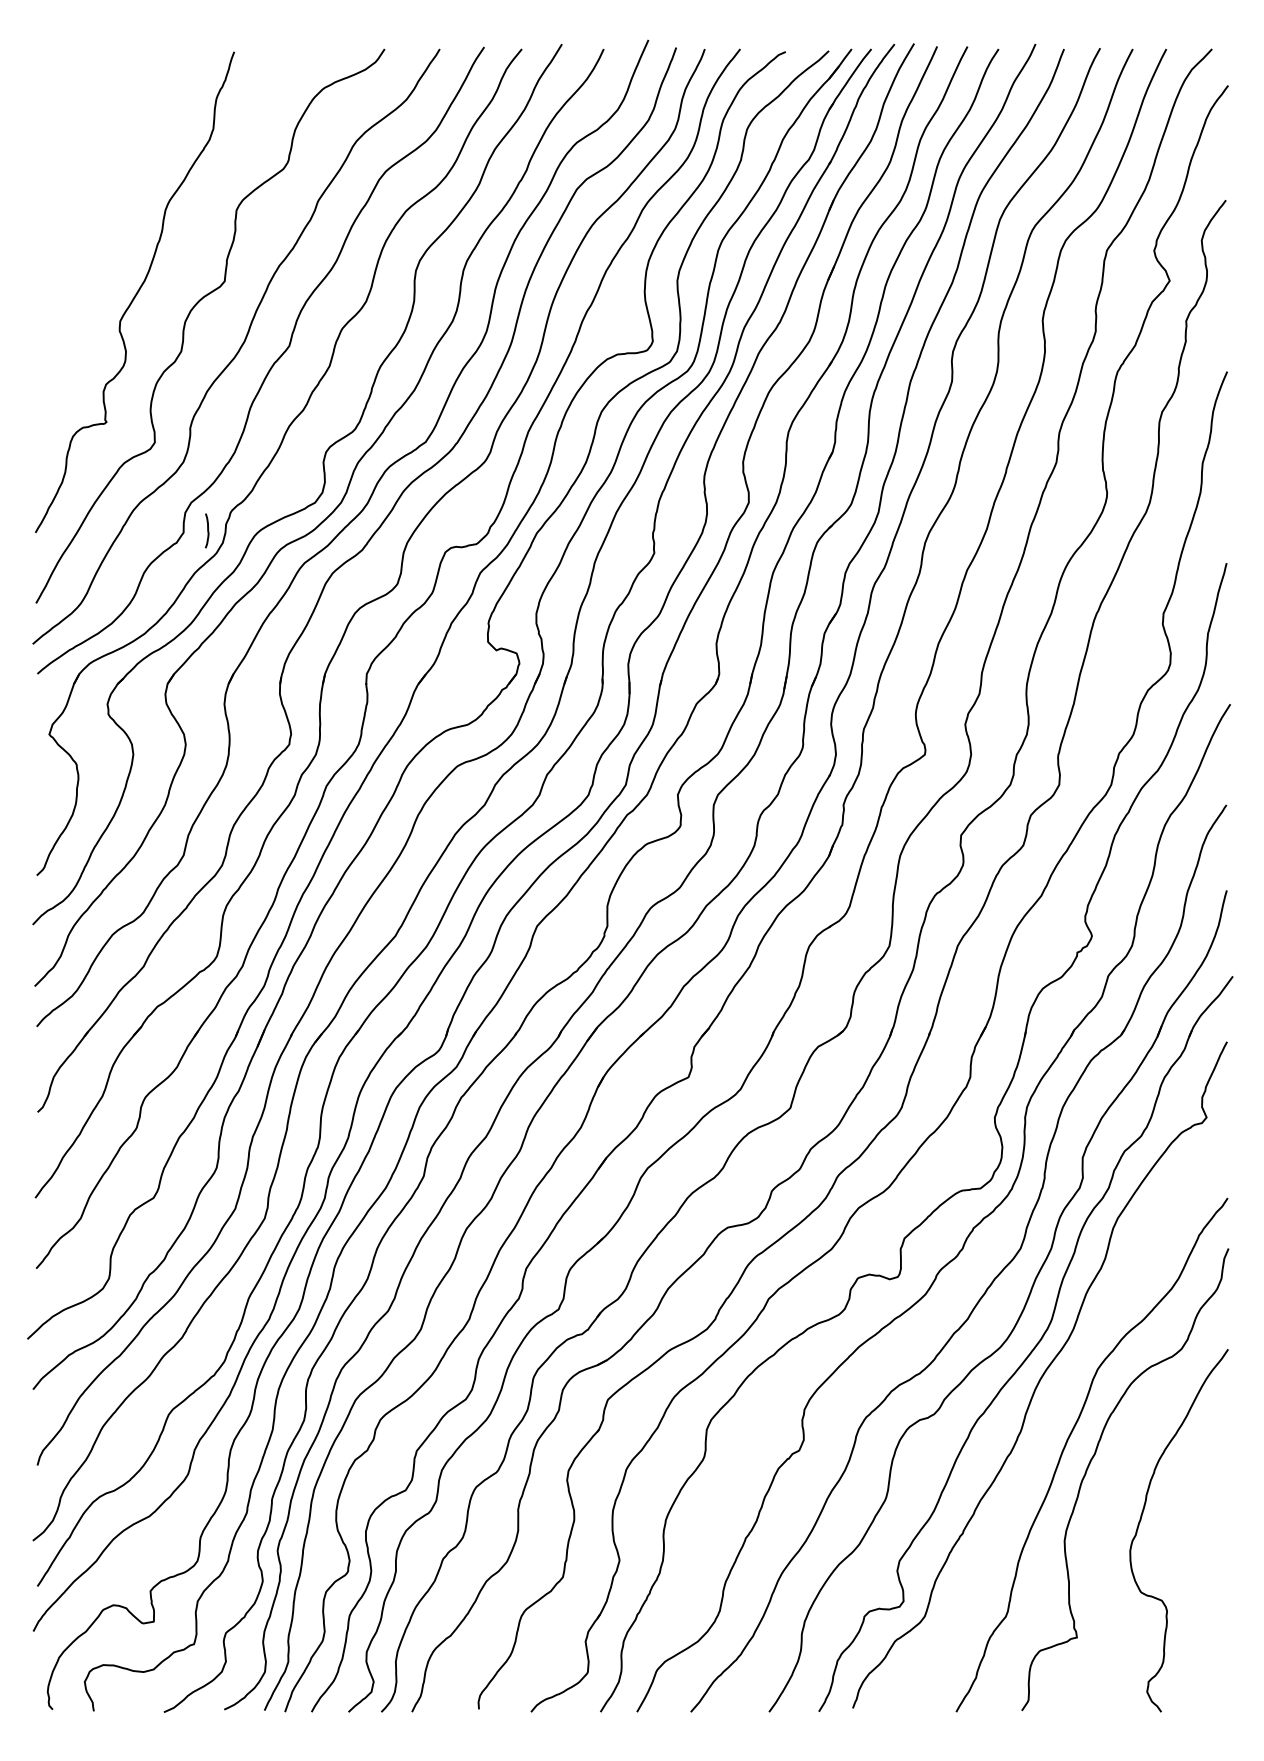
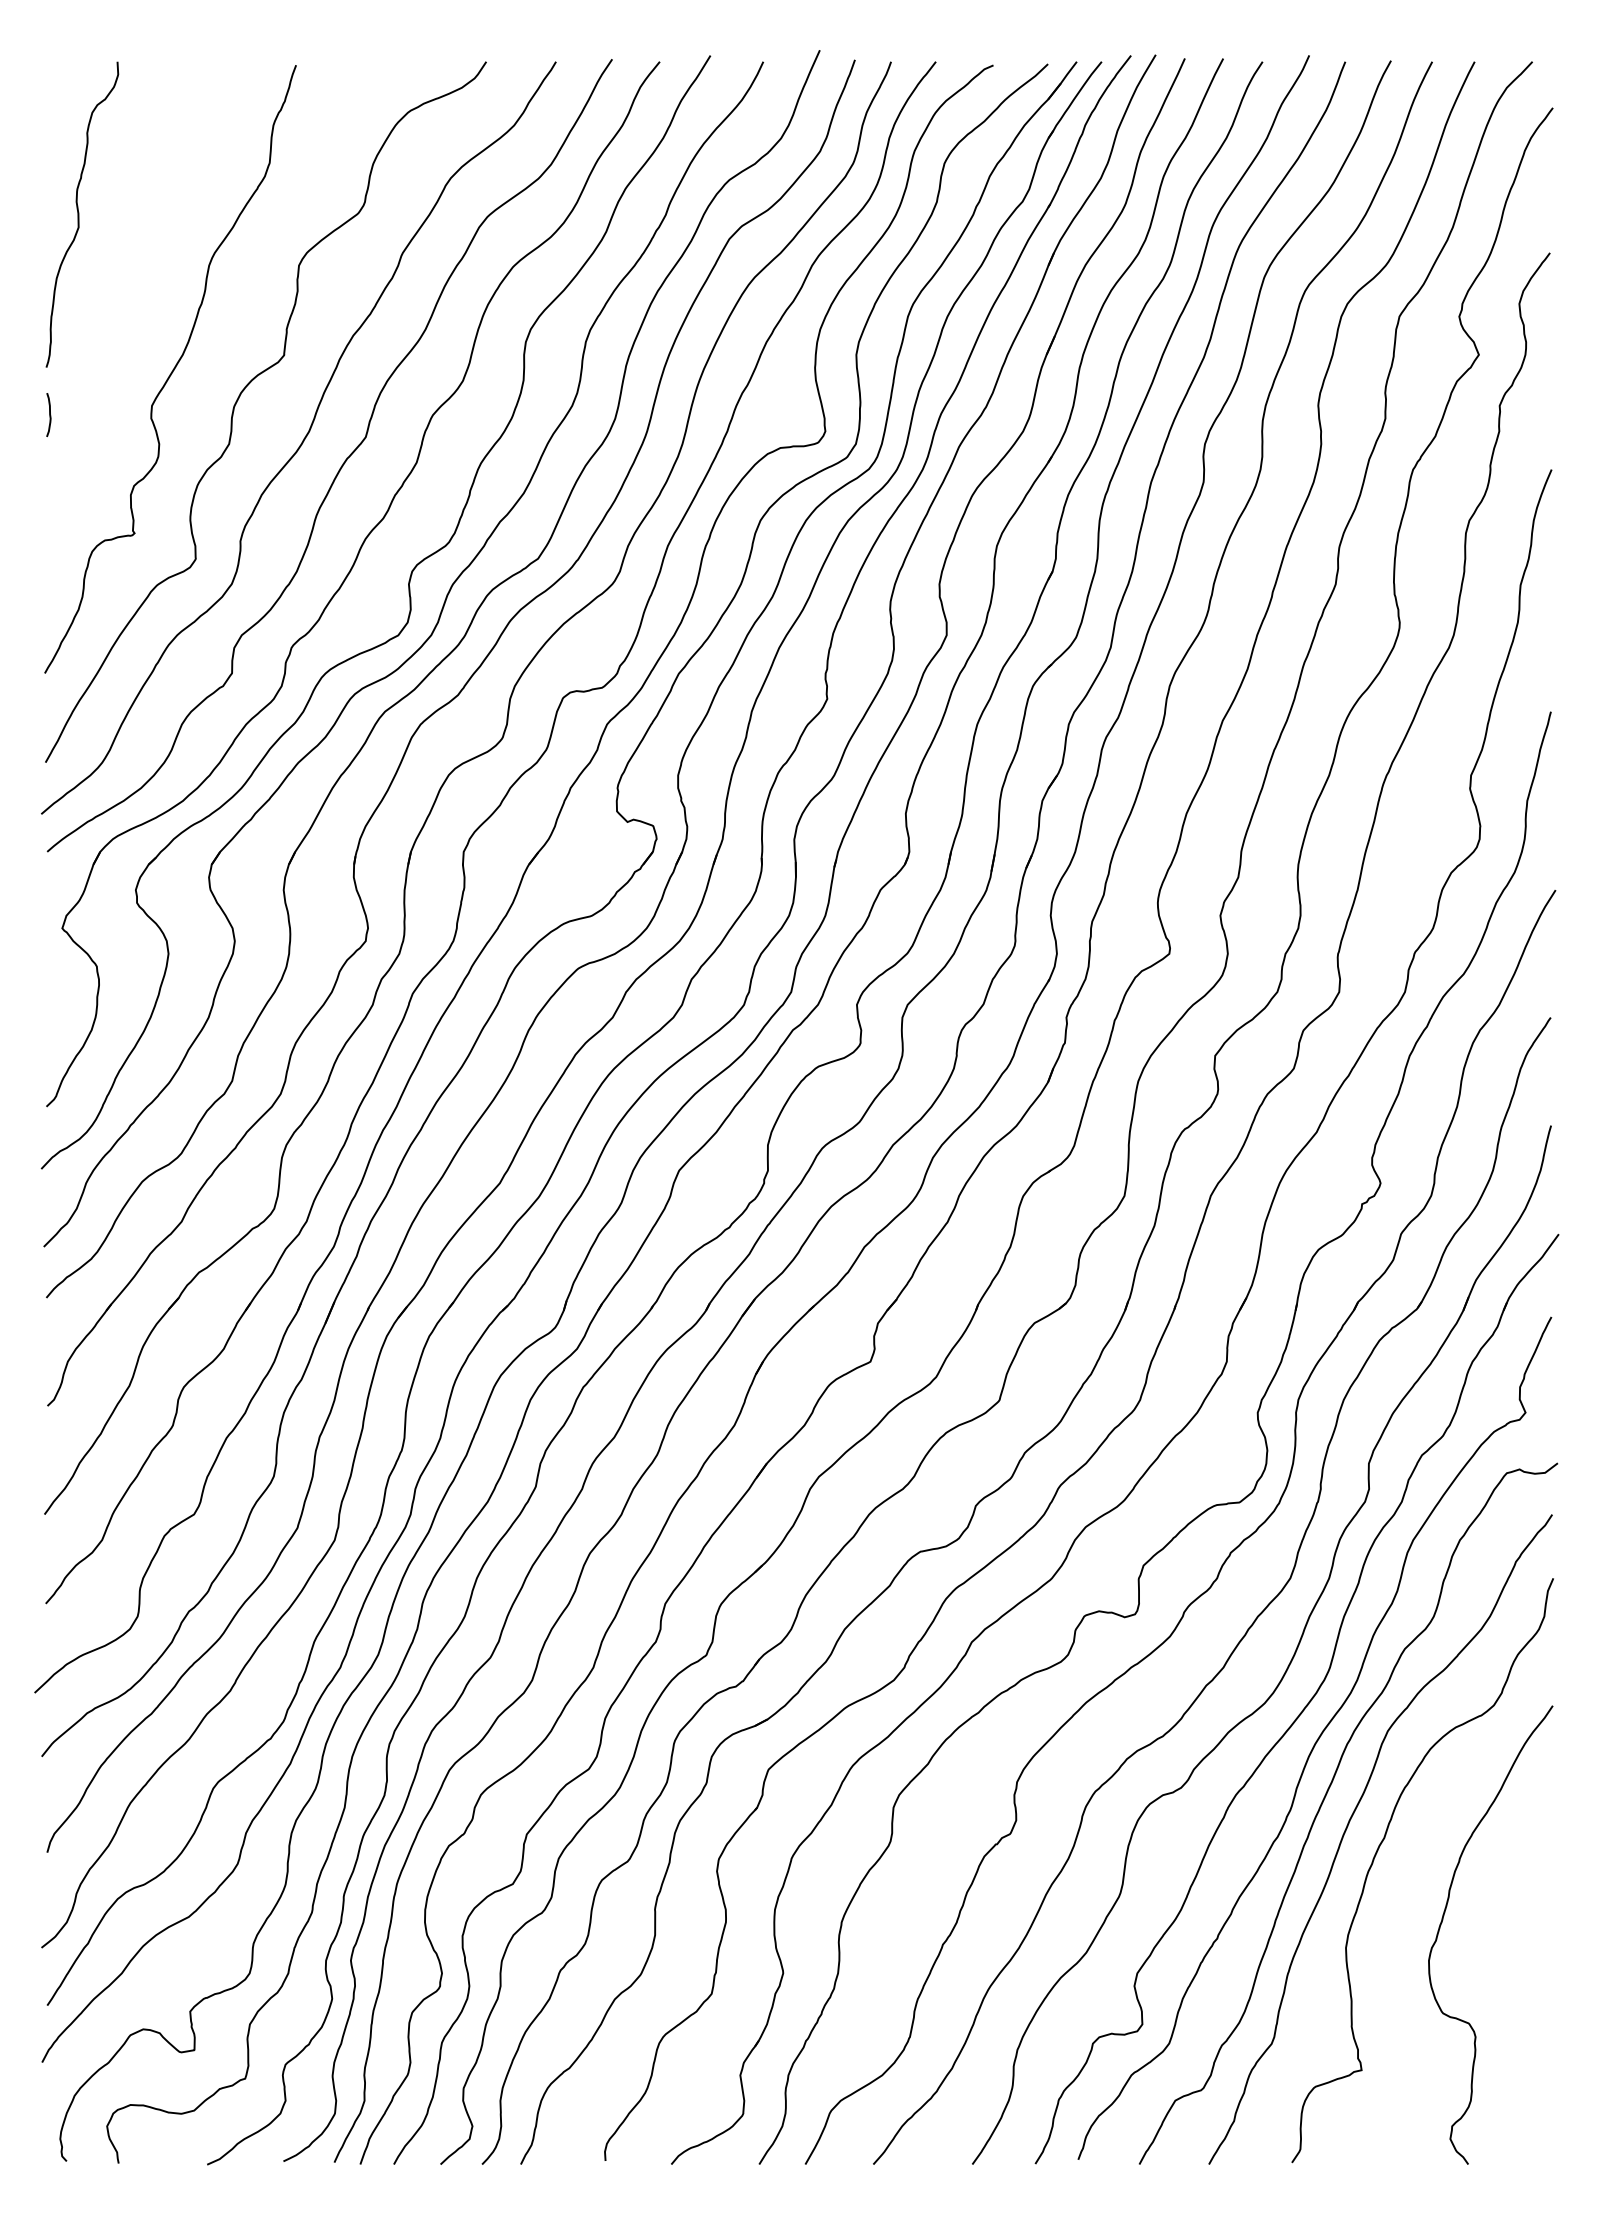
curve: (62, 169) -> (79, 214), added
curve: (207, 530) -> (49, 414), moved
curve: (1047, 1424) -> (1324, 1800), added

